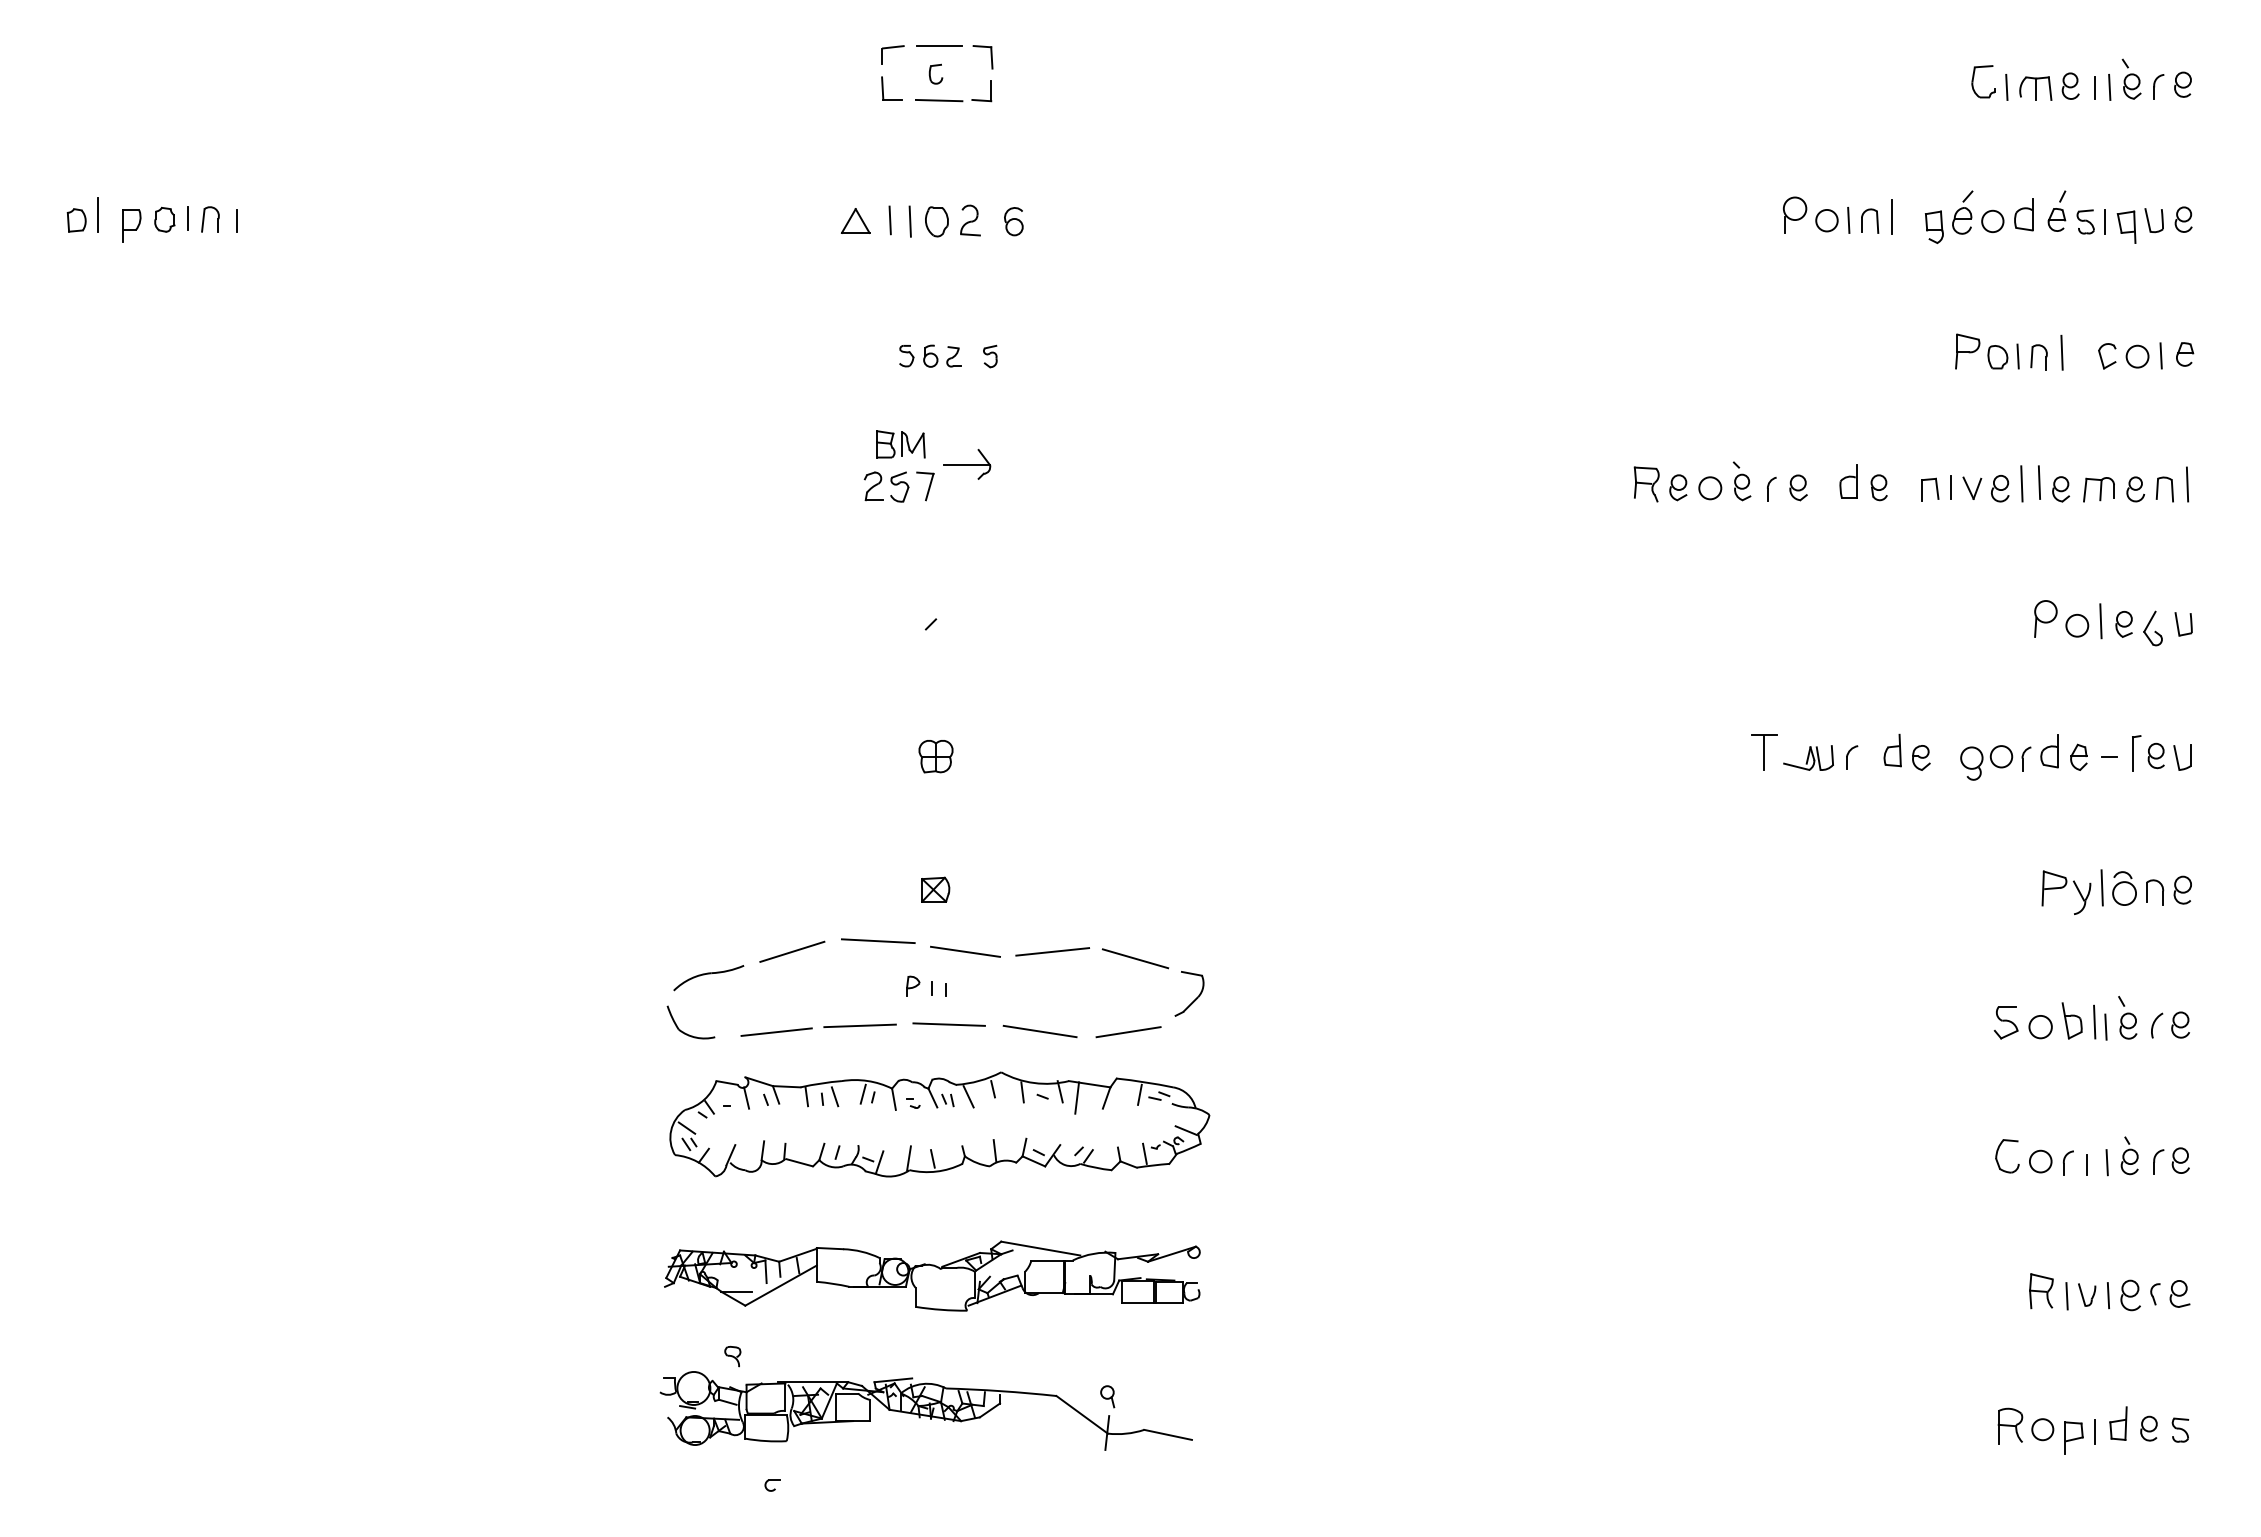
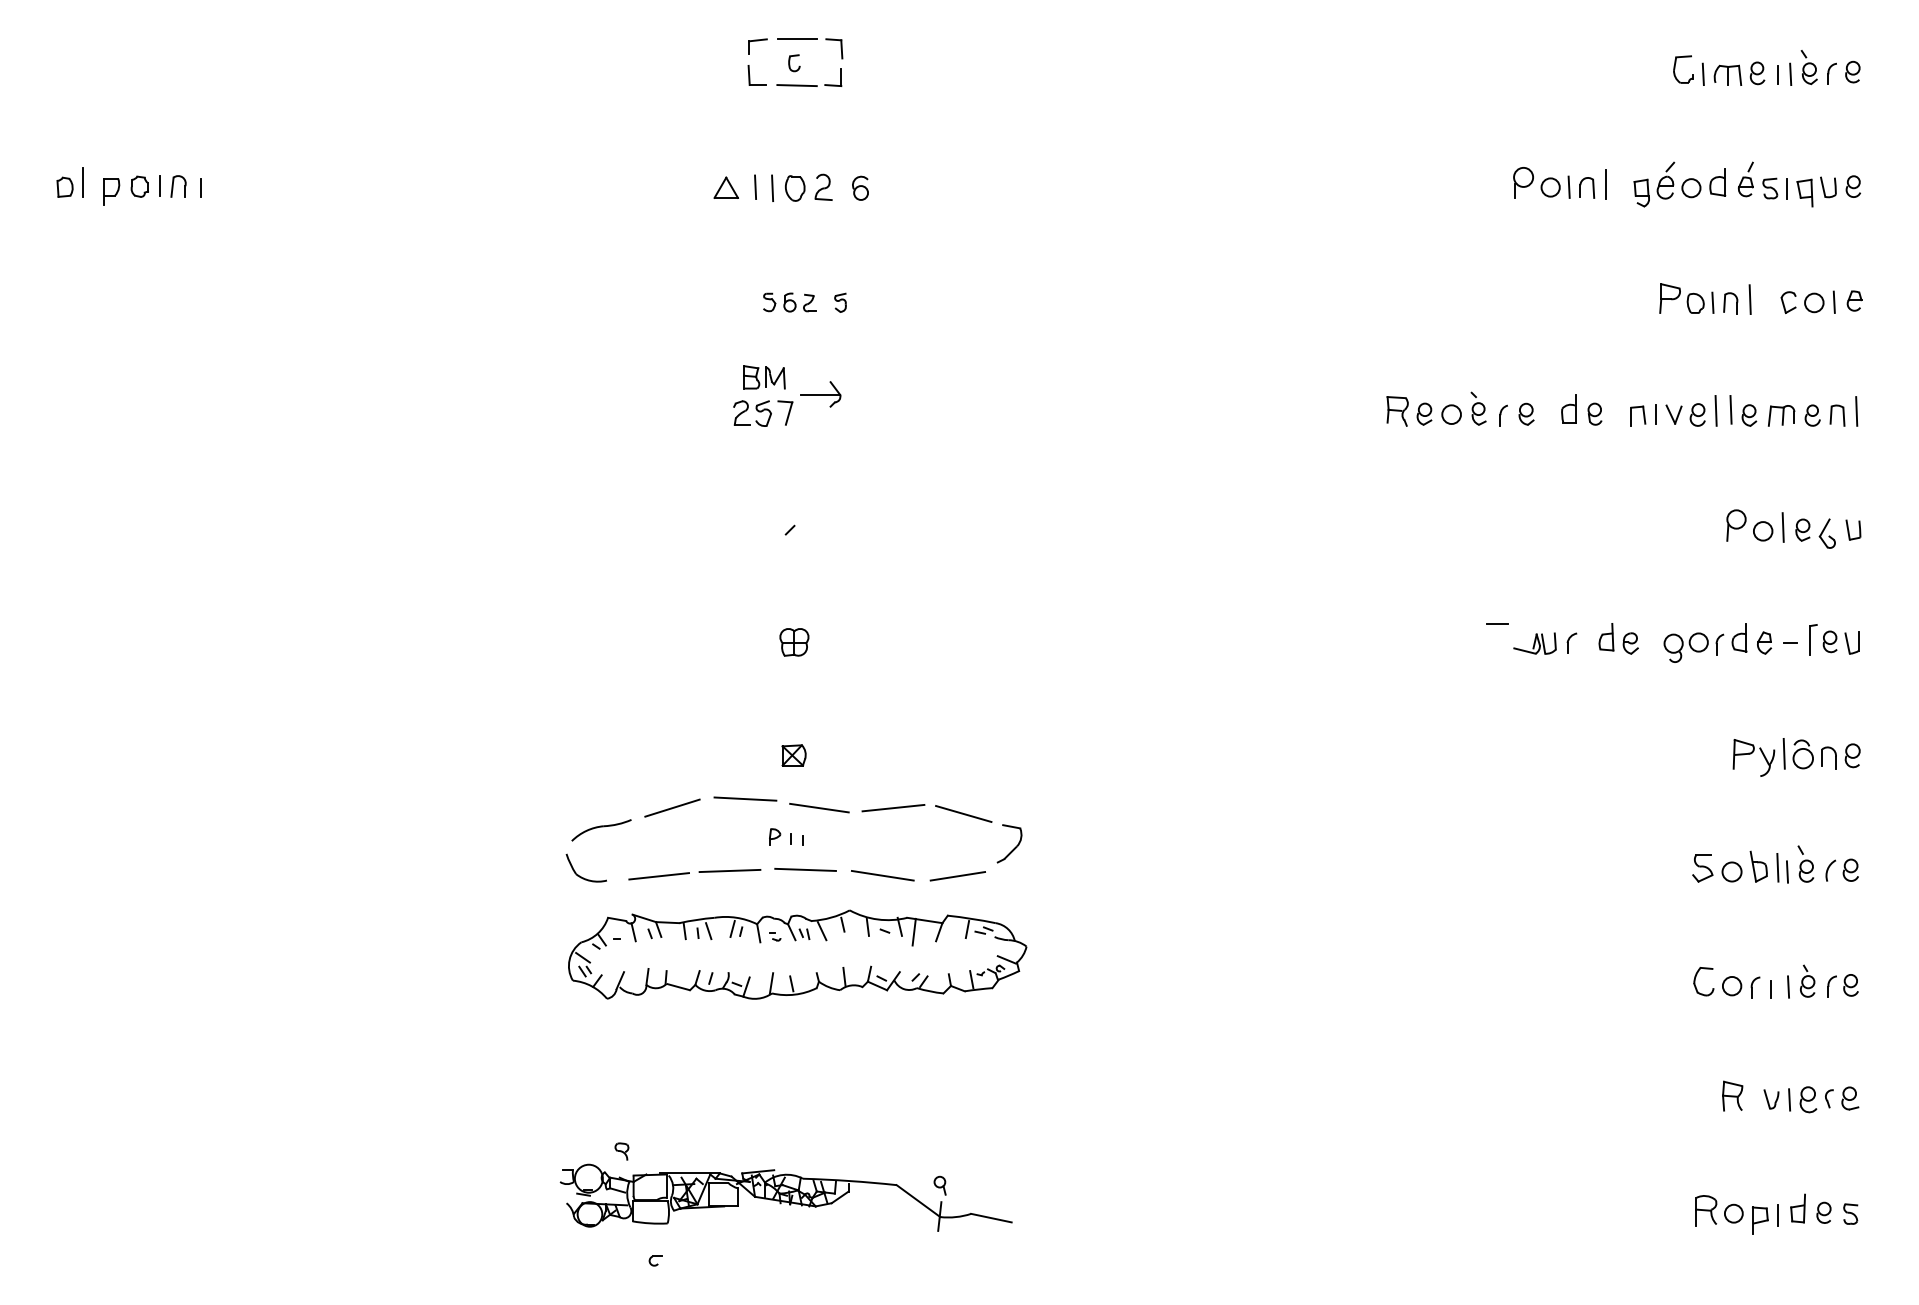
line: (1764, 752) -> (1497, 638), removed
part: (932, 1275) -> (791, 1082), removed
line: (2066, 1296) -> (1753, 1100), removed

